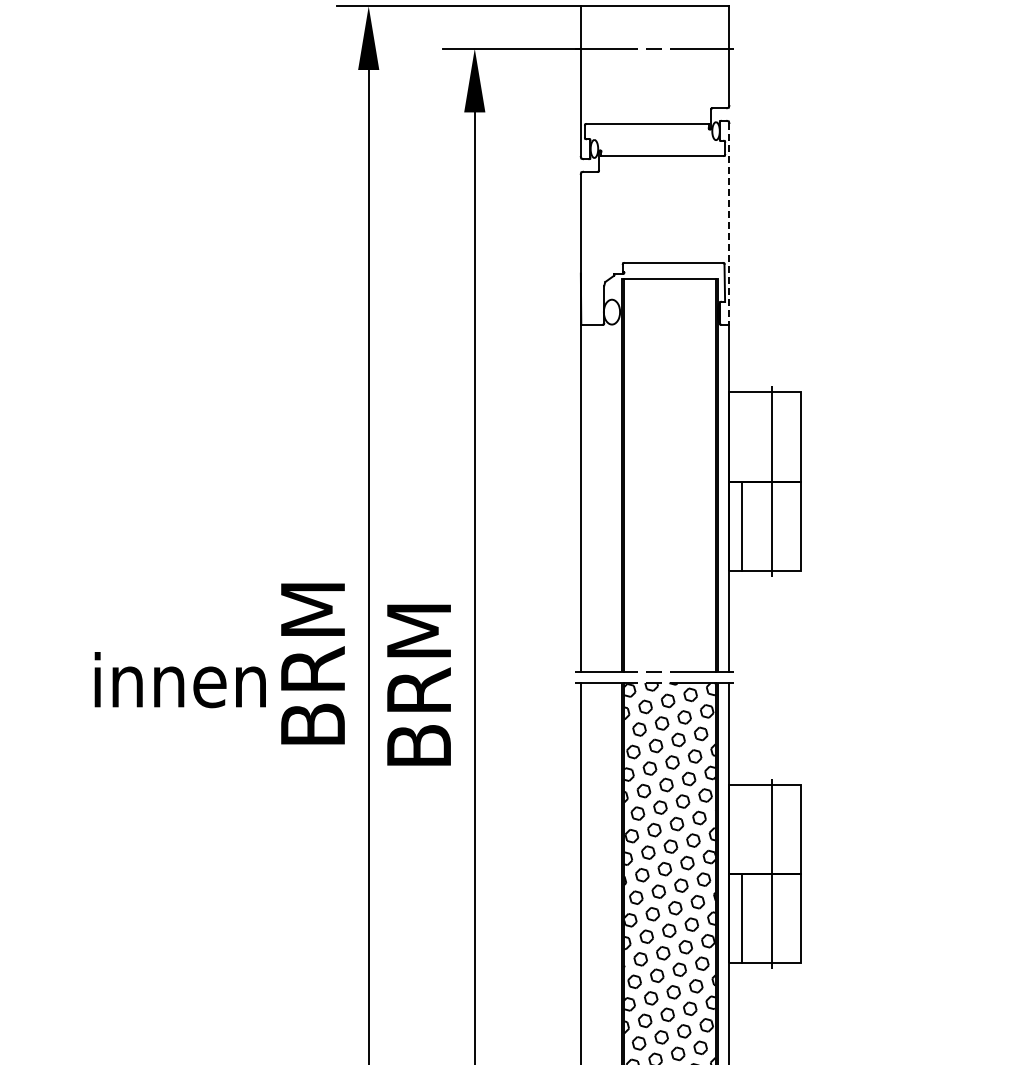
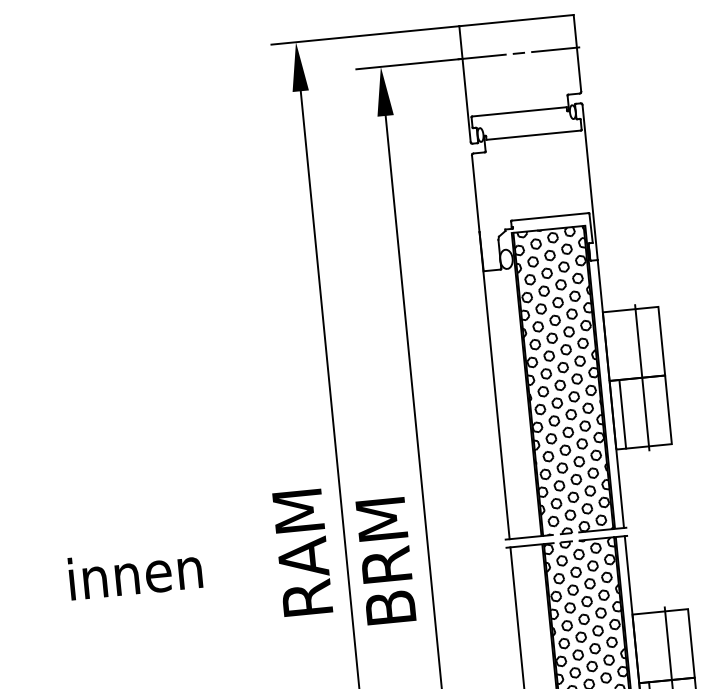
line: (729, 223) -> (590, 182), dashed -> solid
hatch: (669, 475) -> (563, 380), added
text: (179, 680) -> (134, 573), moved
text: (312, 690) -> (304, 573), BRM -> RAM

